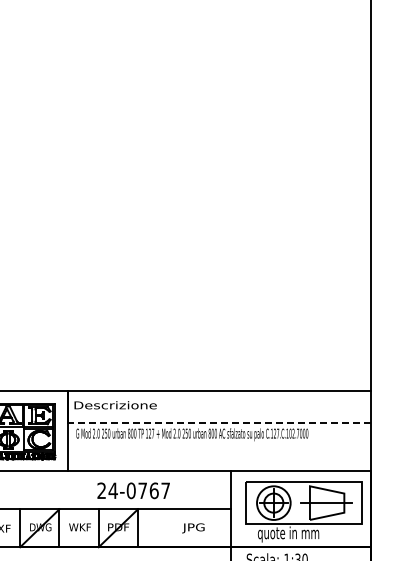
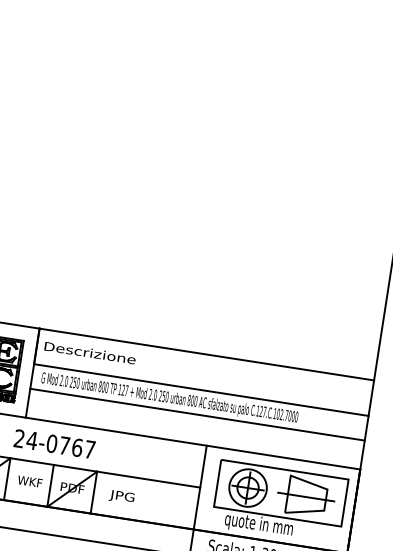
line: (219, 422) -> (201, 389), dashed -> solid
line: (218, 445) -> (196, 415), added
text: (133, 490) -> (54, 443), moved
text: (193, 528) -> (121, 497), moved

